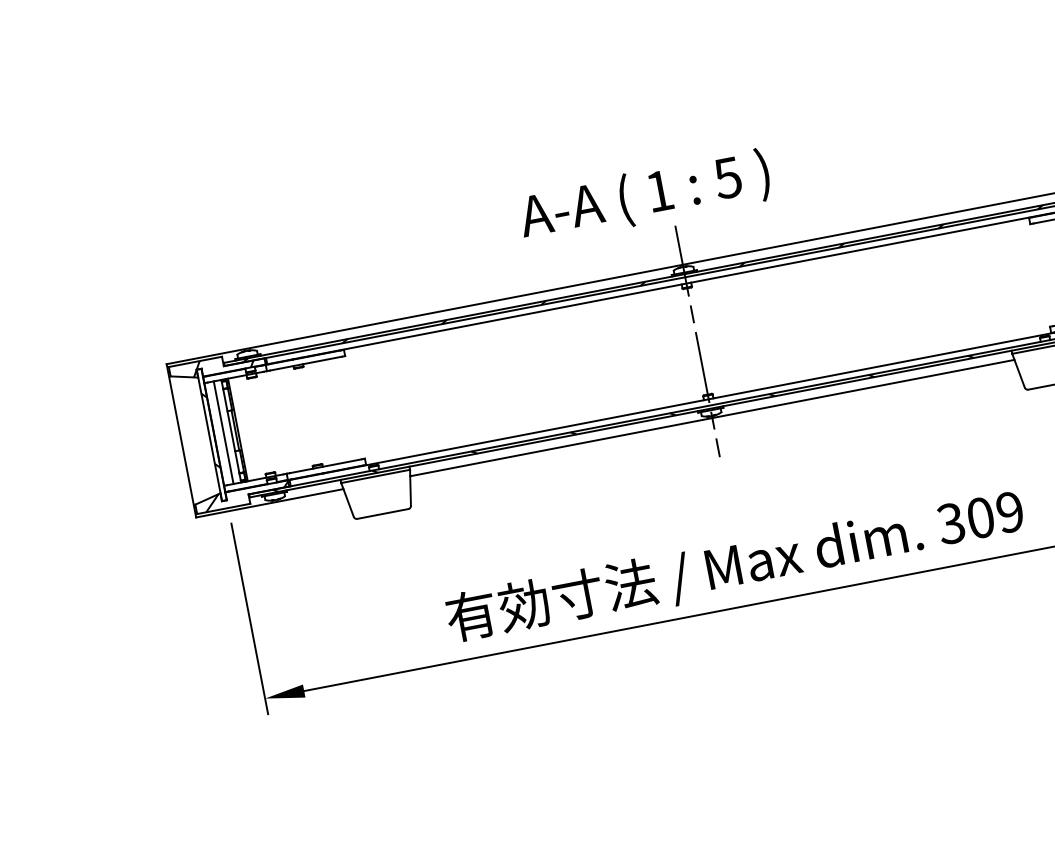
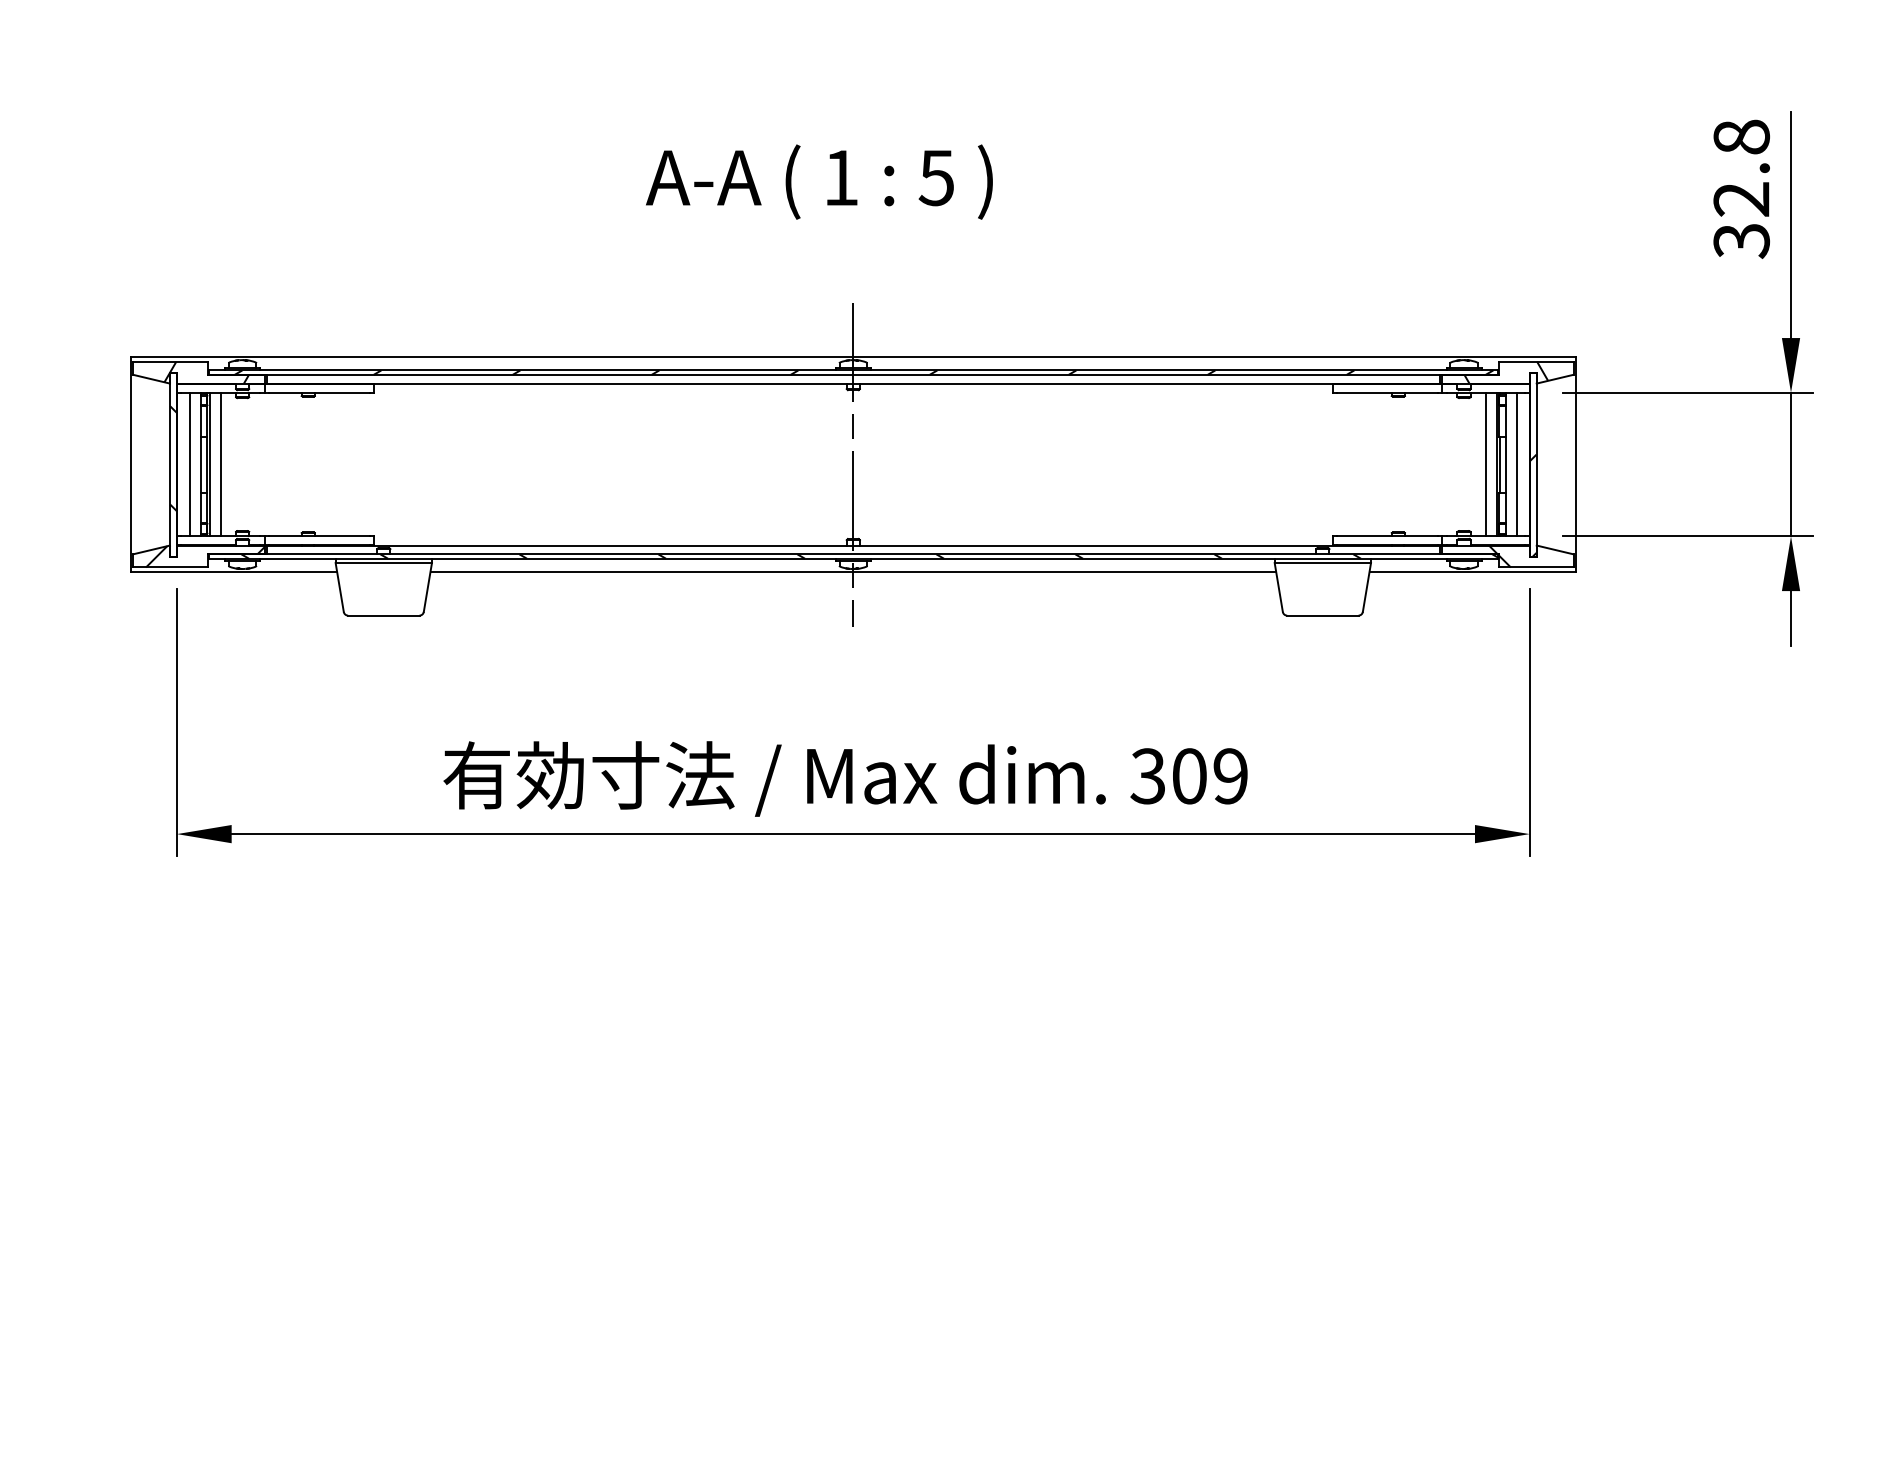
text: (644, 196) -> (819, 181), moved
line: (245, 428) -> (220, 464), added

